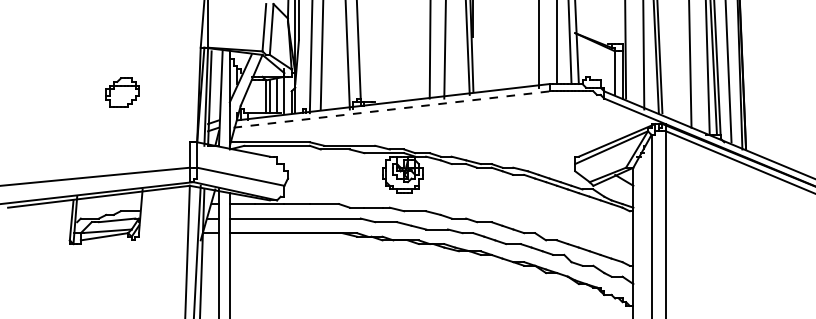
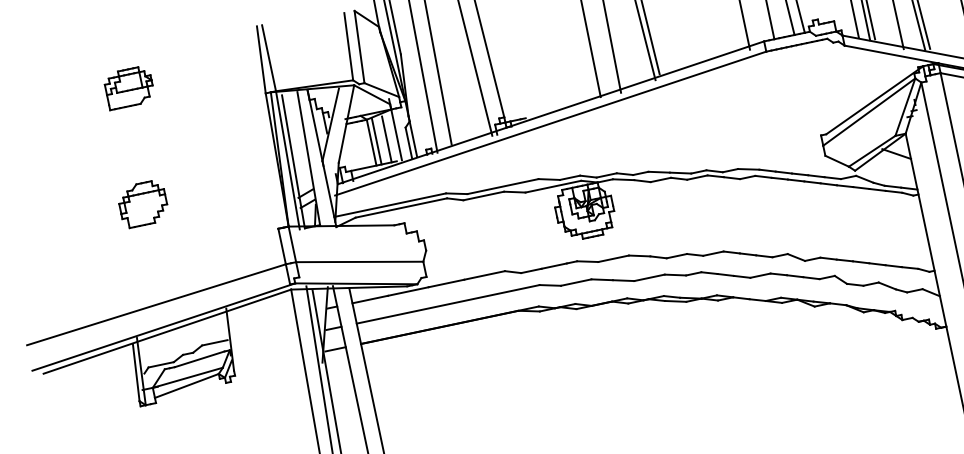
part: (108, 23) -> (129, 86), added
part: (122, 92) -> (142, 203), moved
line: (392, 109) -> (551, 123), dashed -> solid

